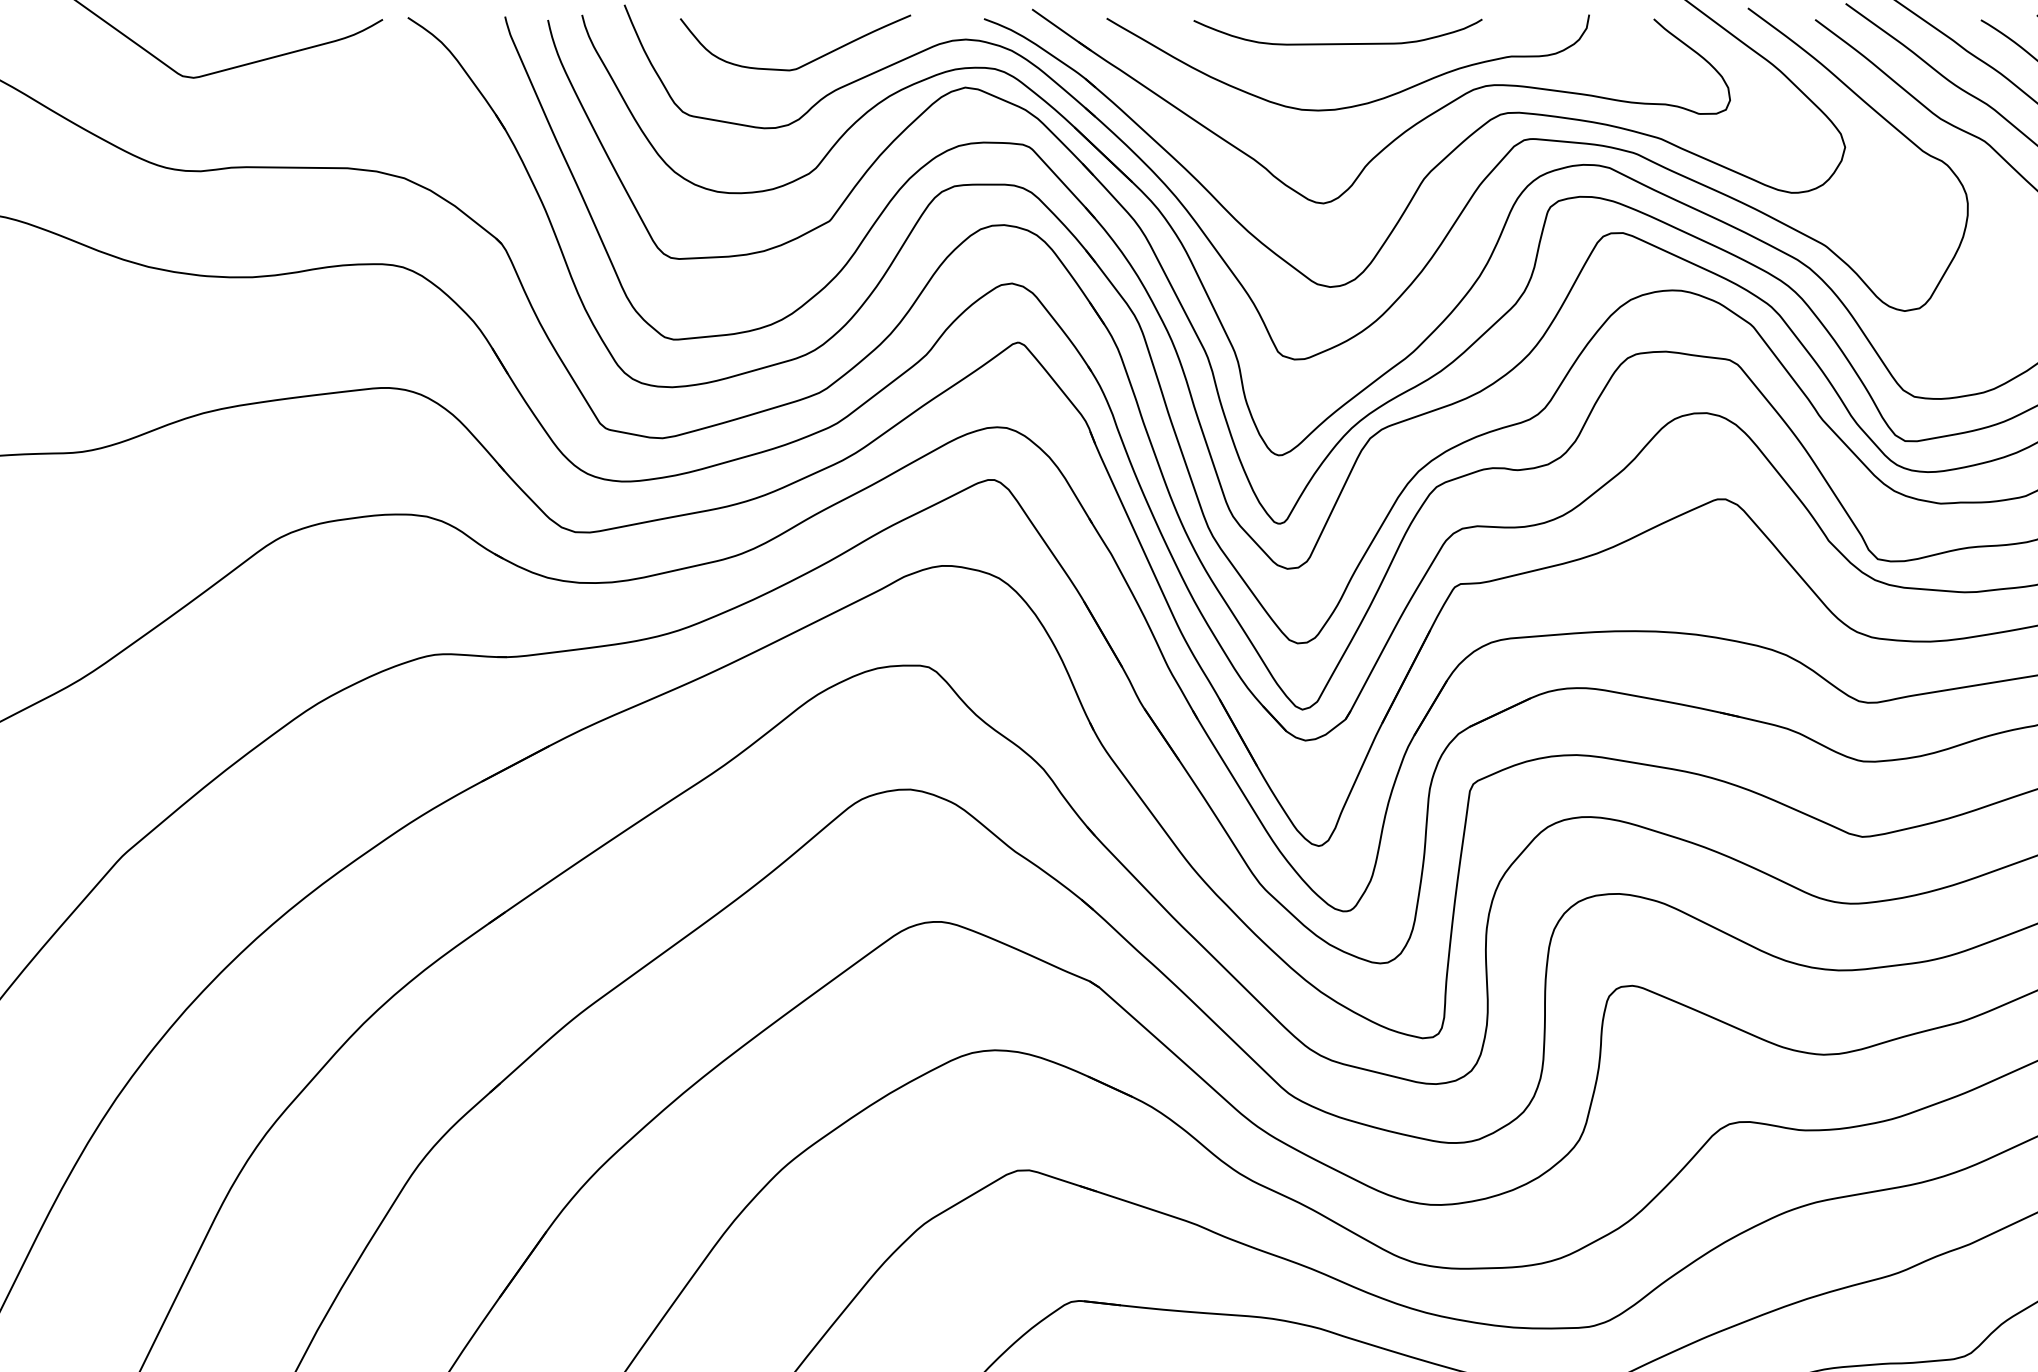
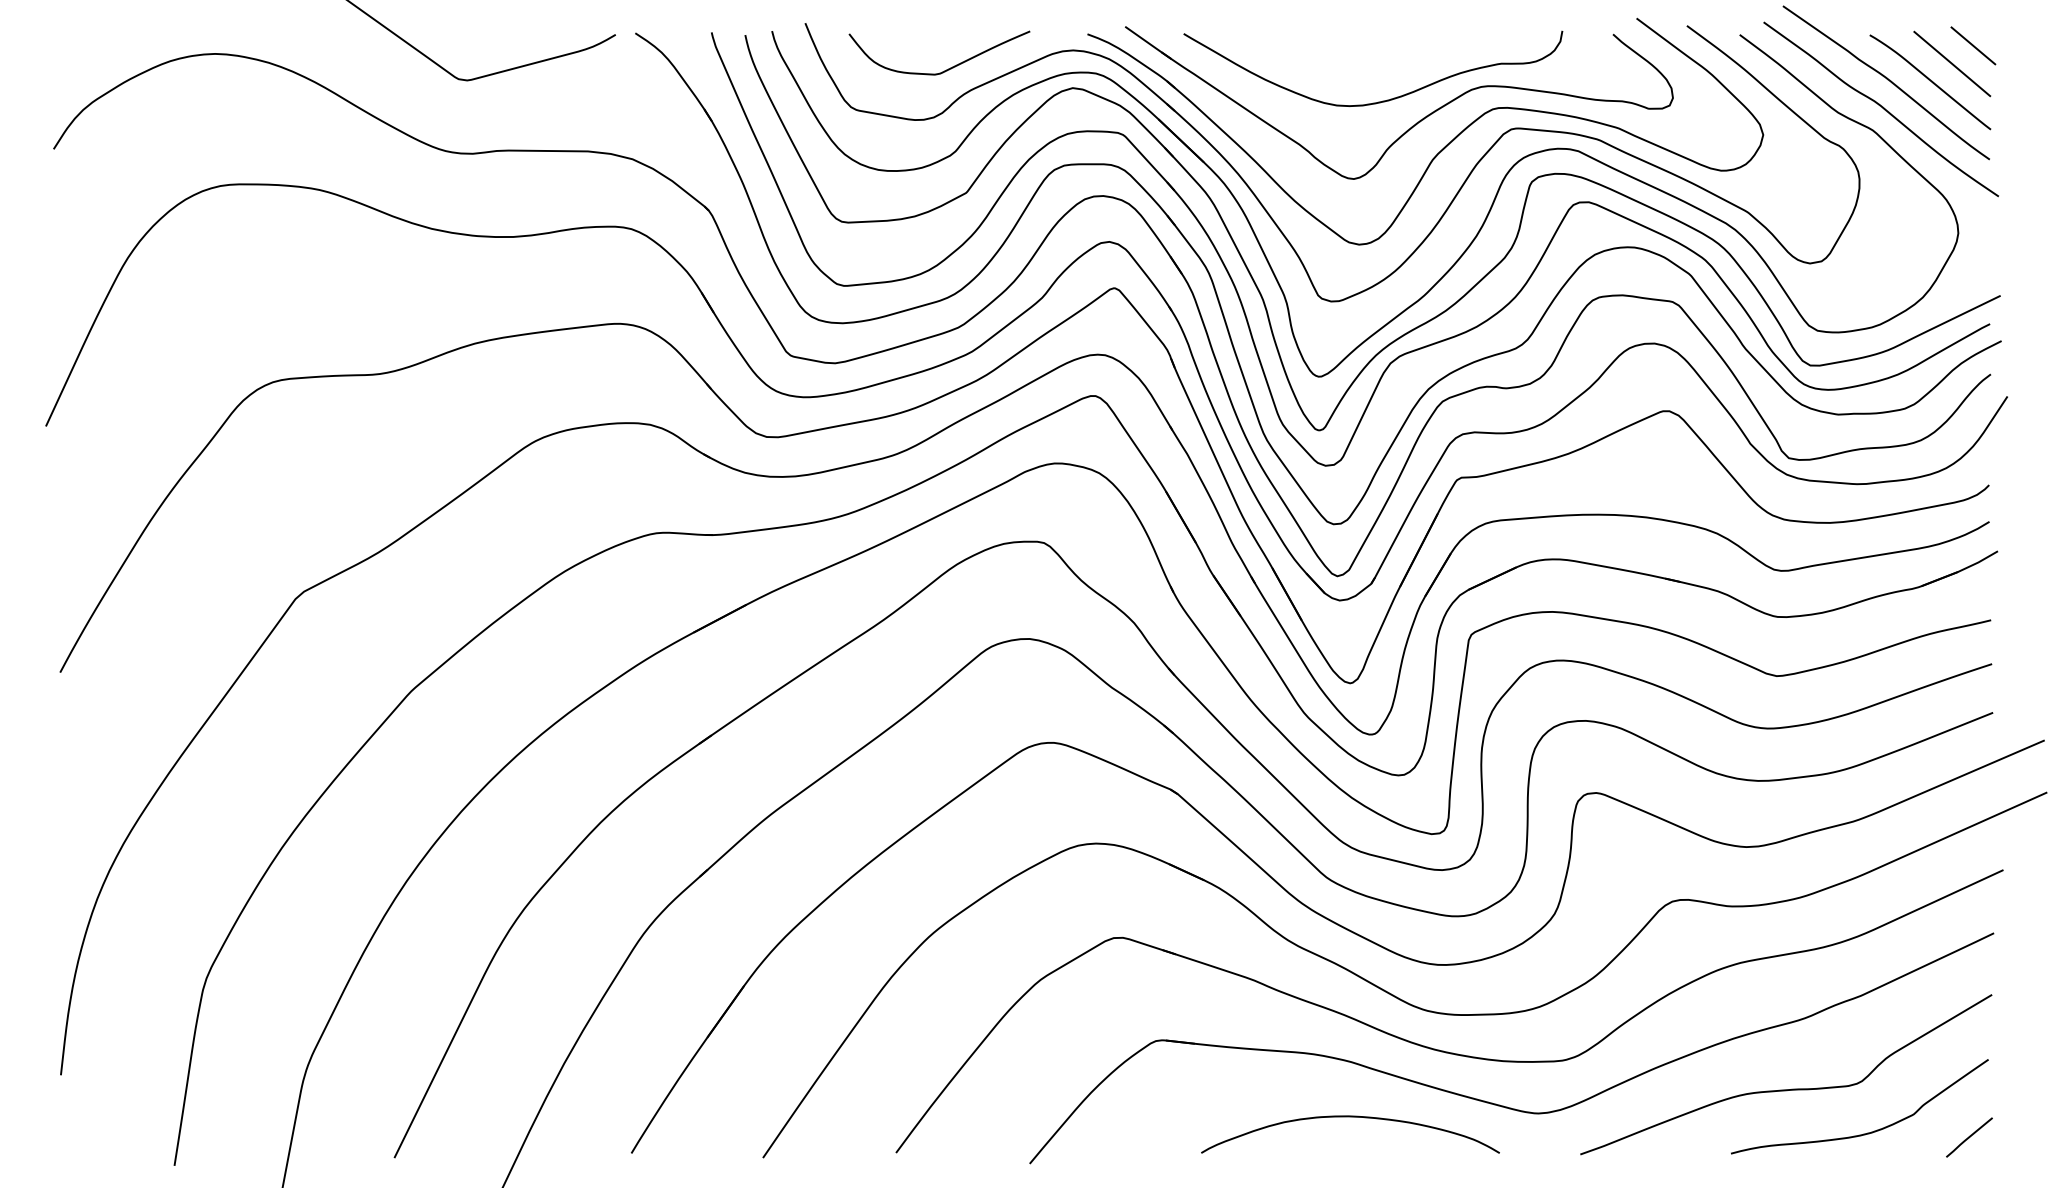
curve: (1337, 43) -> (1364, 53), removed

